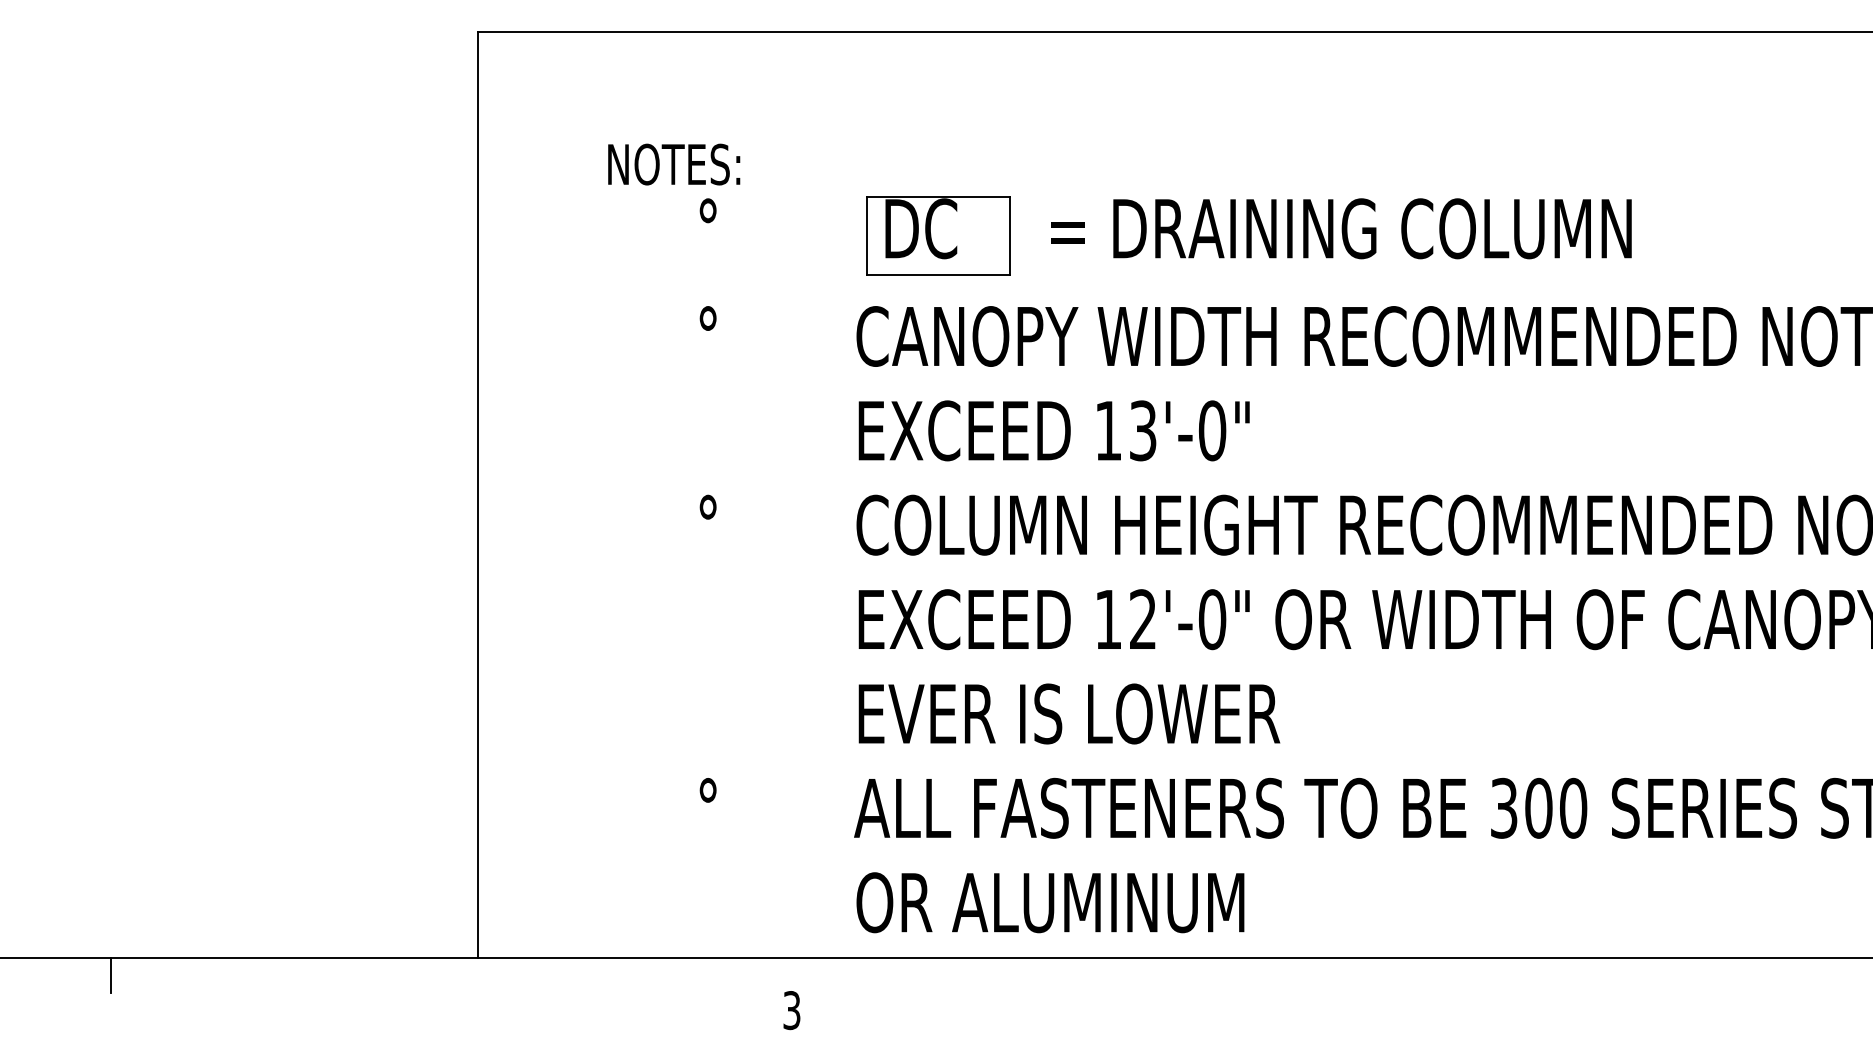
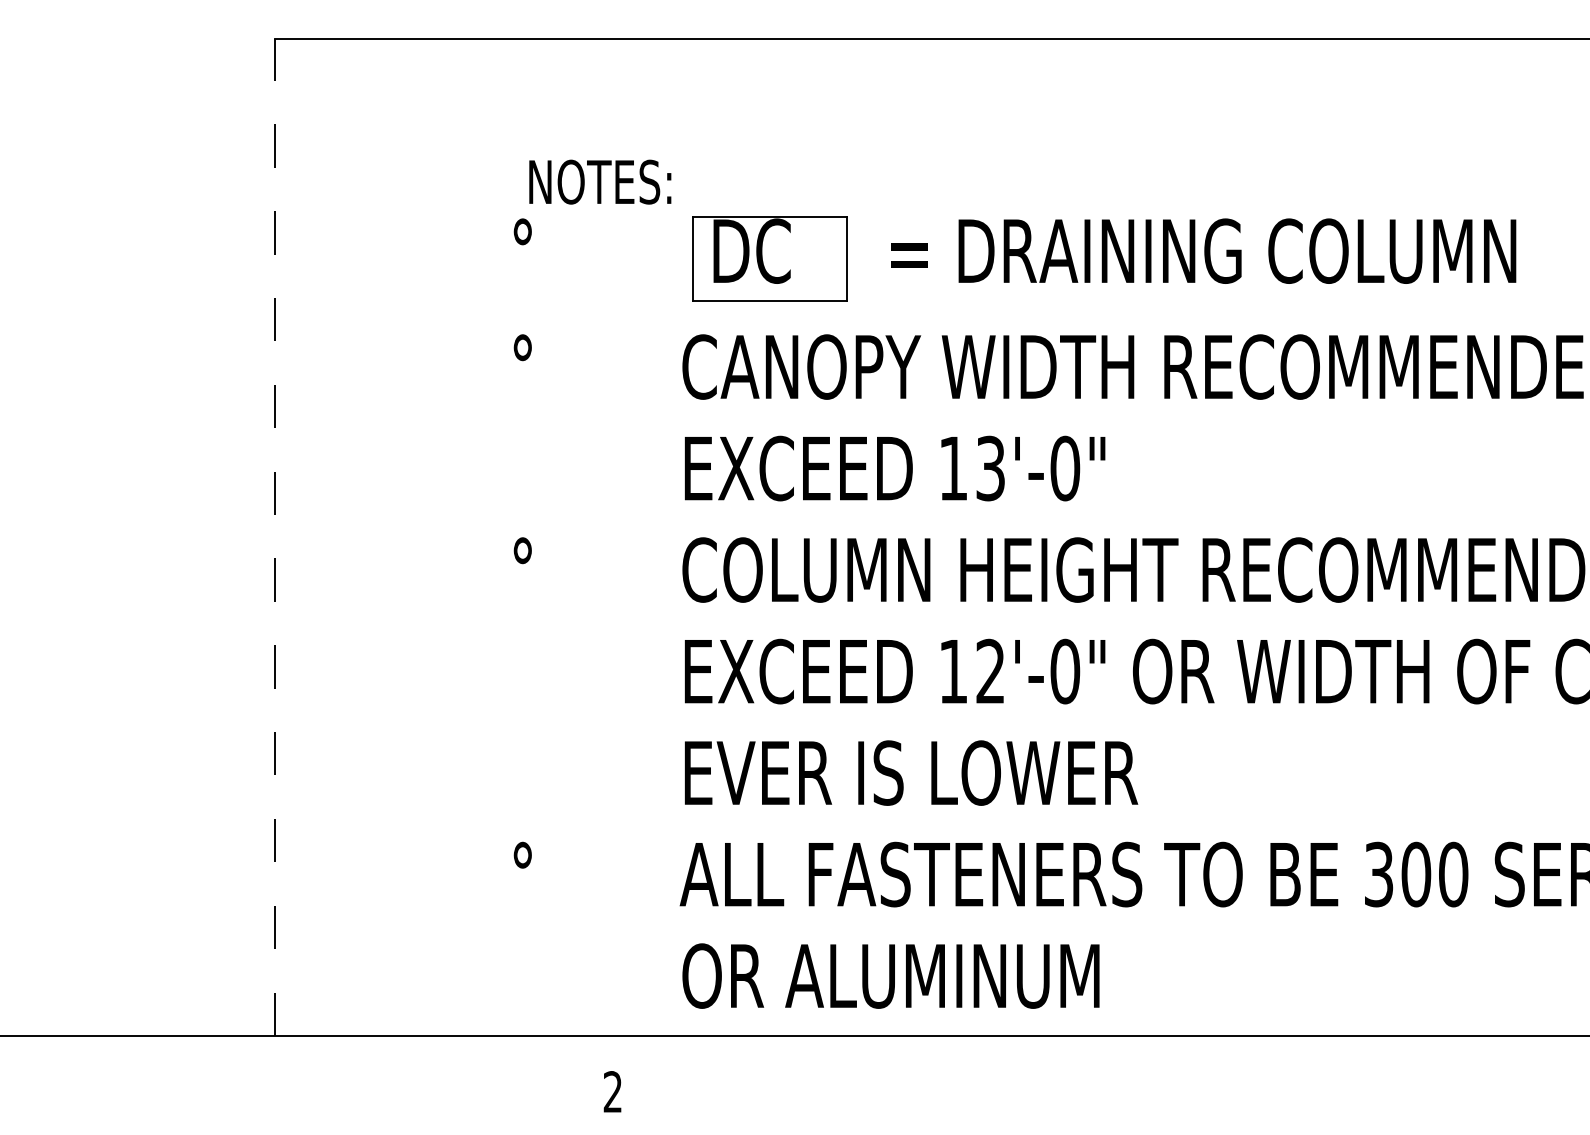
text: (674, 164) -> (600, 182), moved
line: (477, 494) -> (274, 537), solid -> dashed
text: (791, 1010) -> (612, 1092), 3 -> 2

